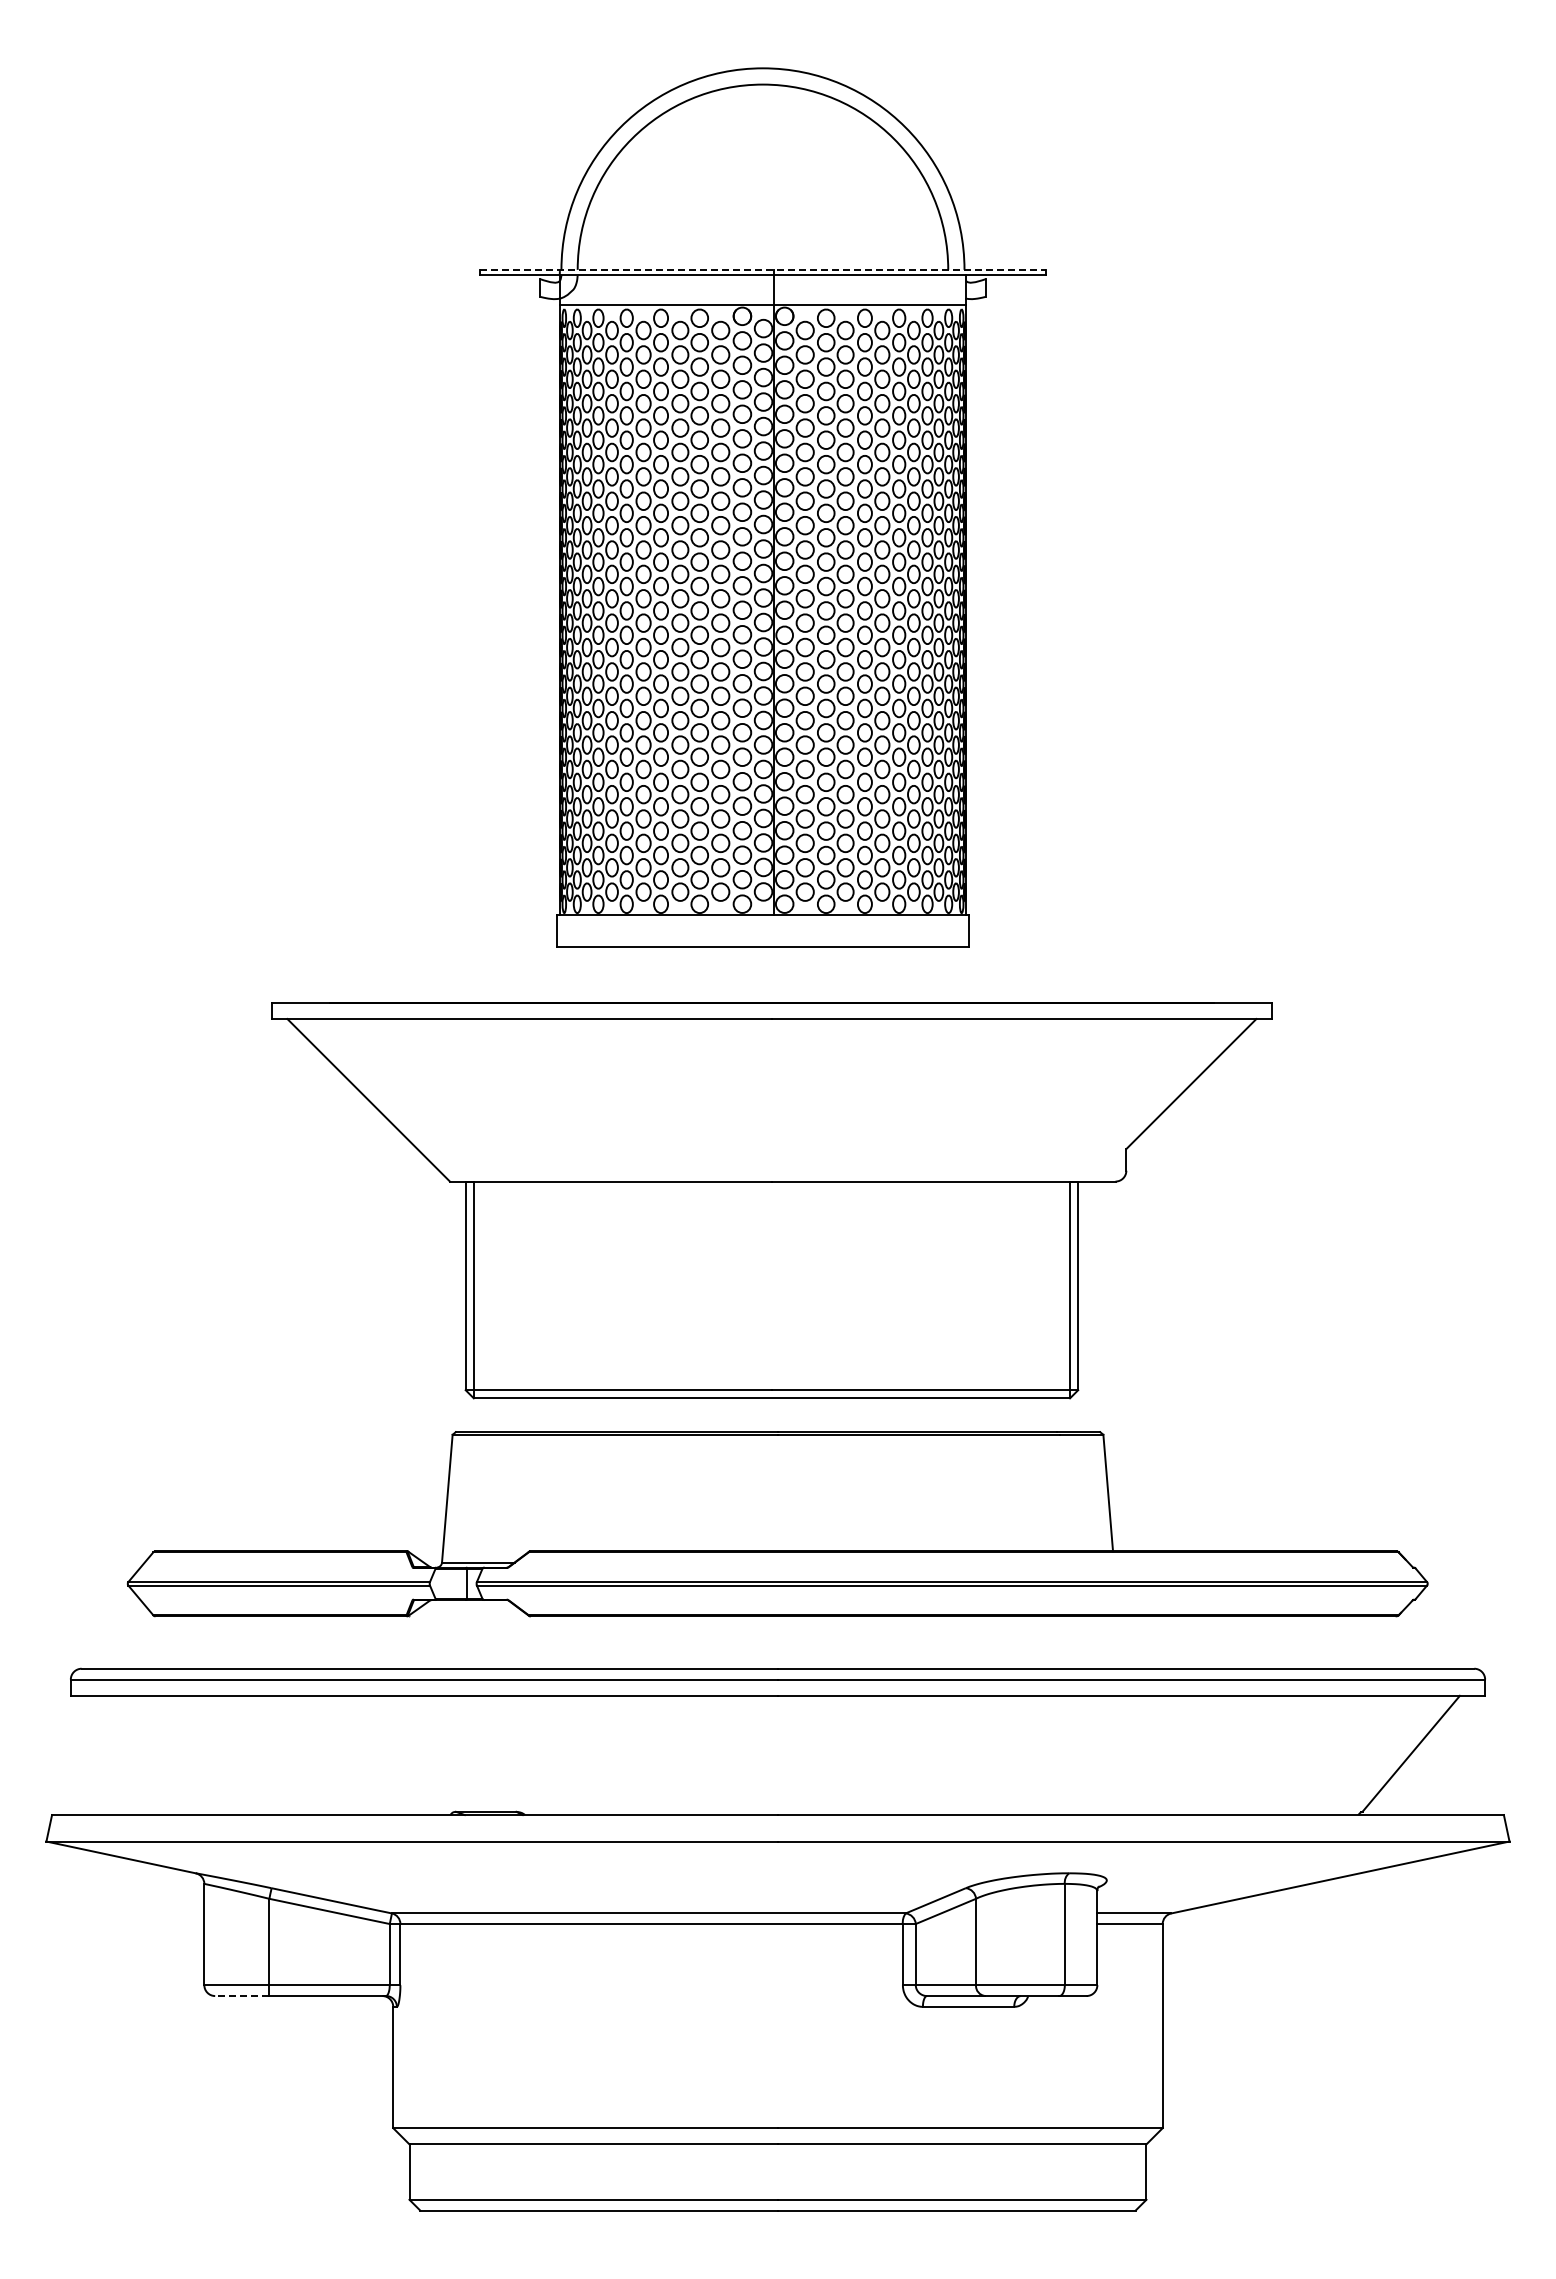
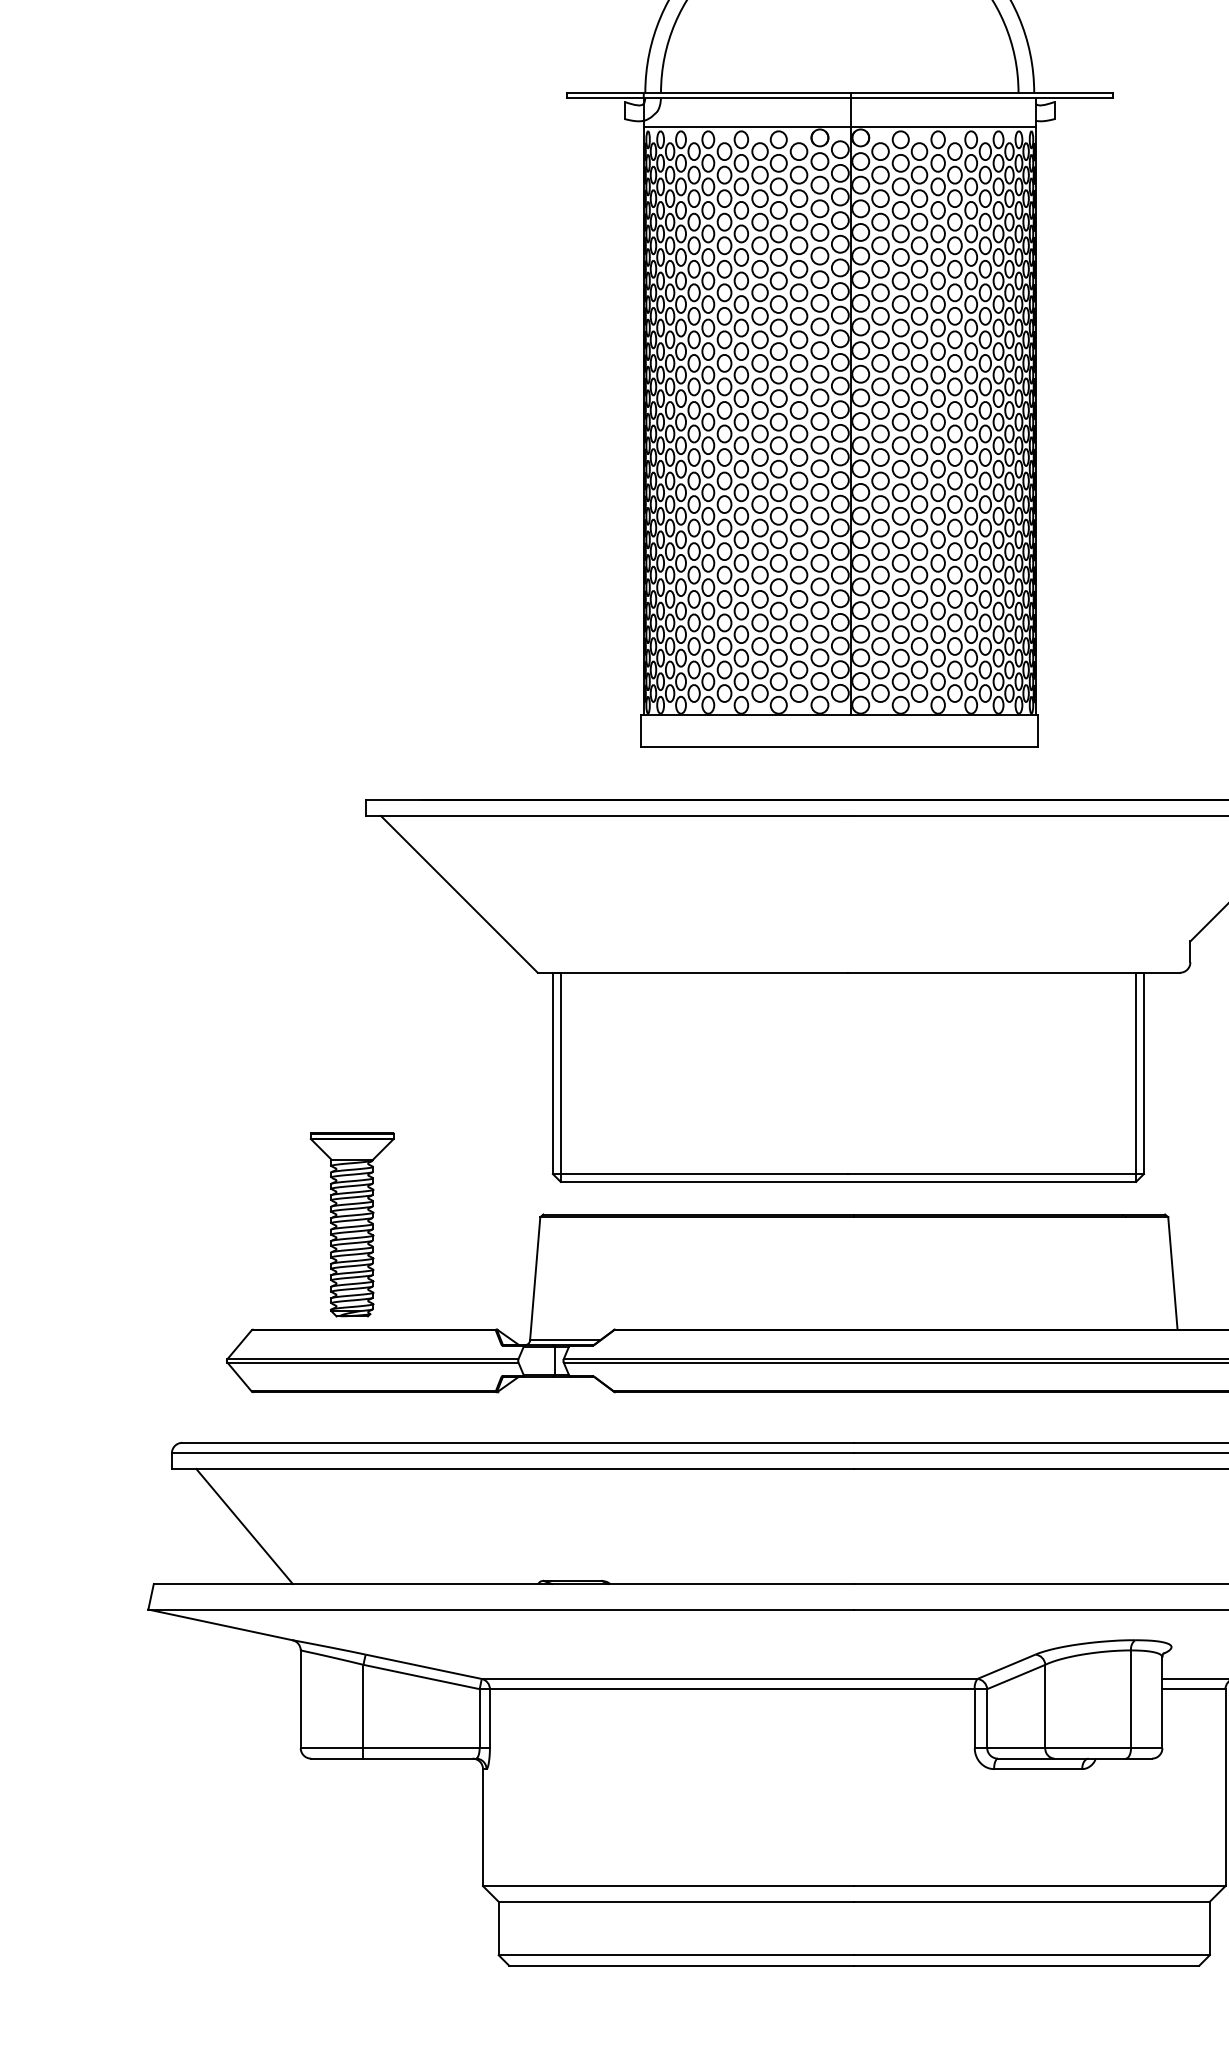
line: (763, 269) -> (840, 92), dashed -> solid
part: (257, 1442) -> (352, 1224), added
line: (146, 1755) -> (244, 1526), added
line: (241, 1996) -> (336, 1759), dashed -> solid

